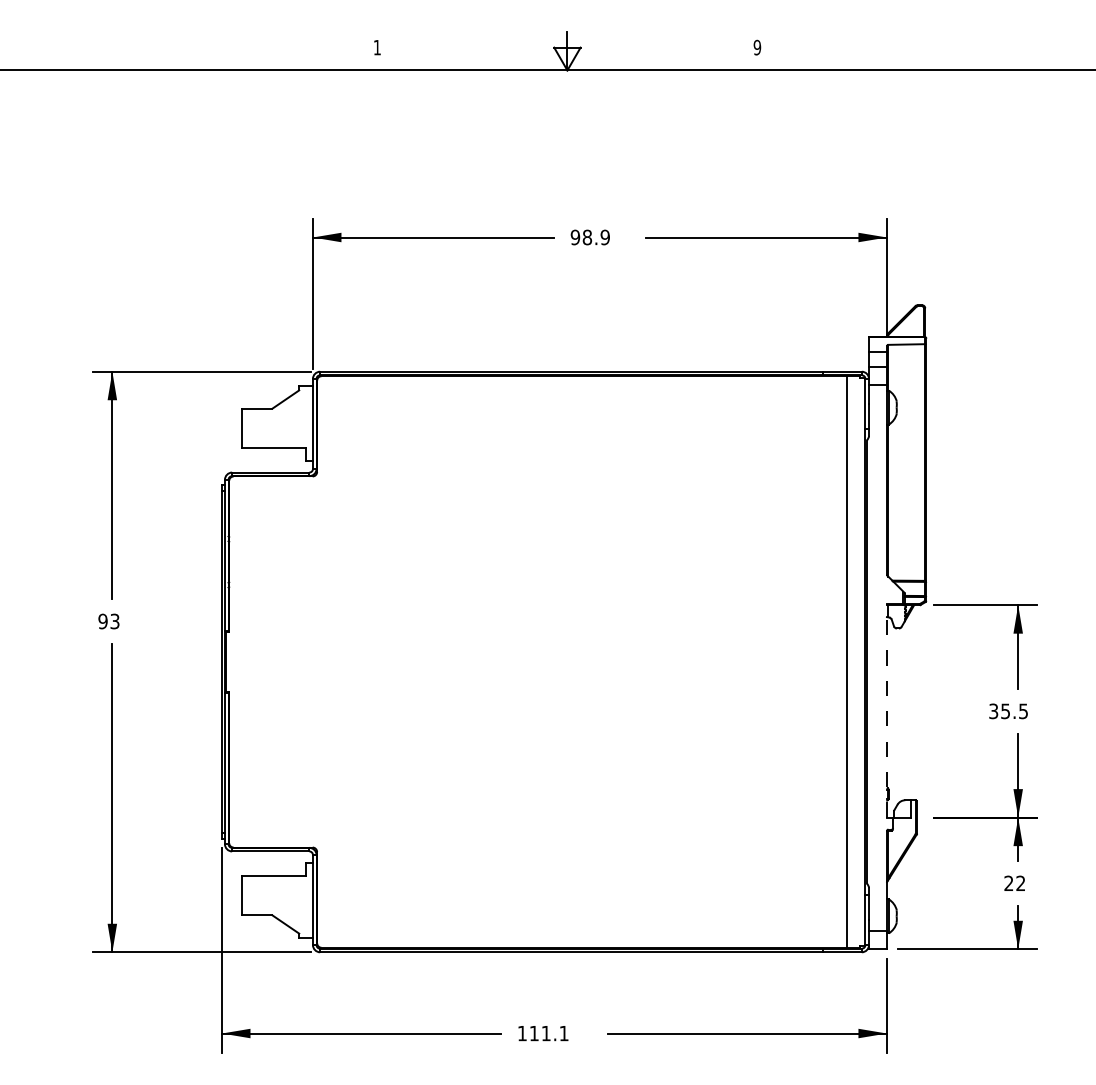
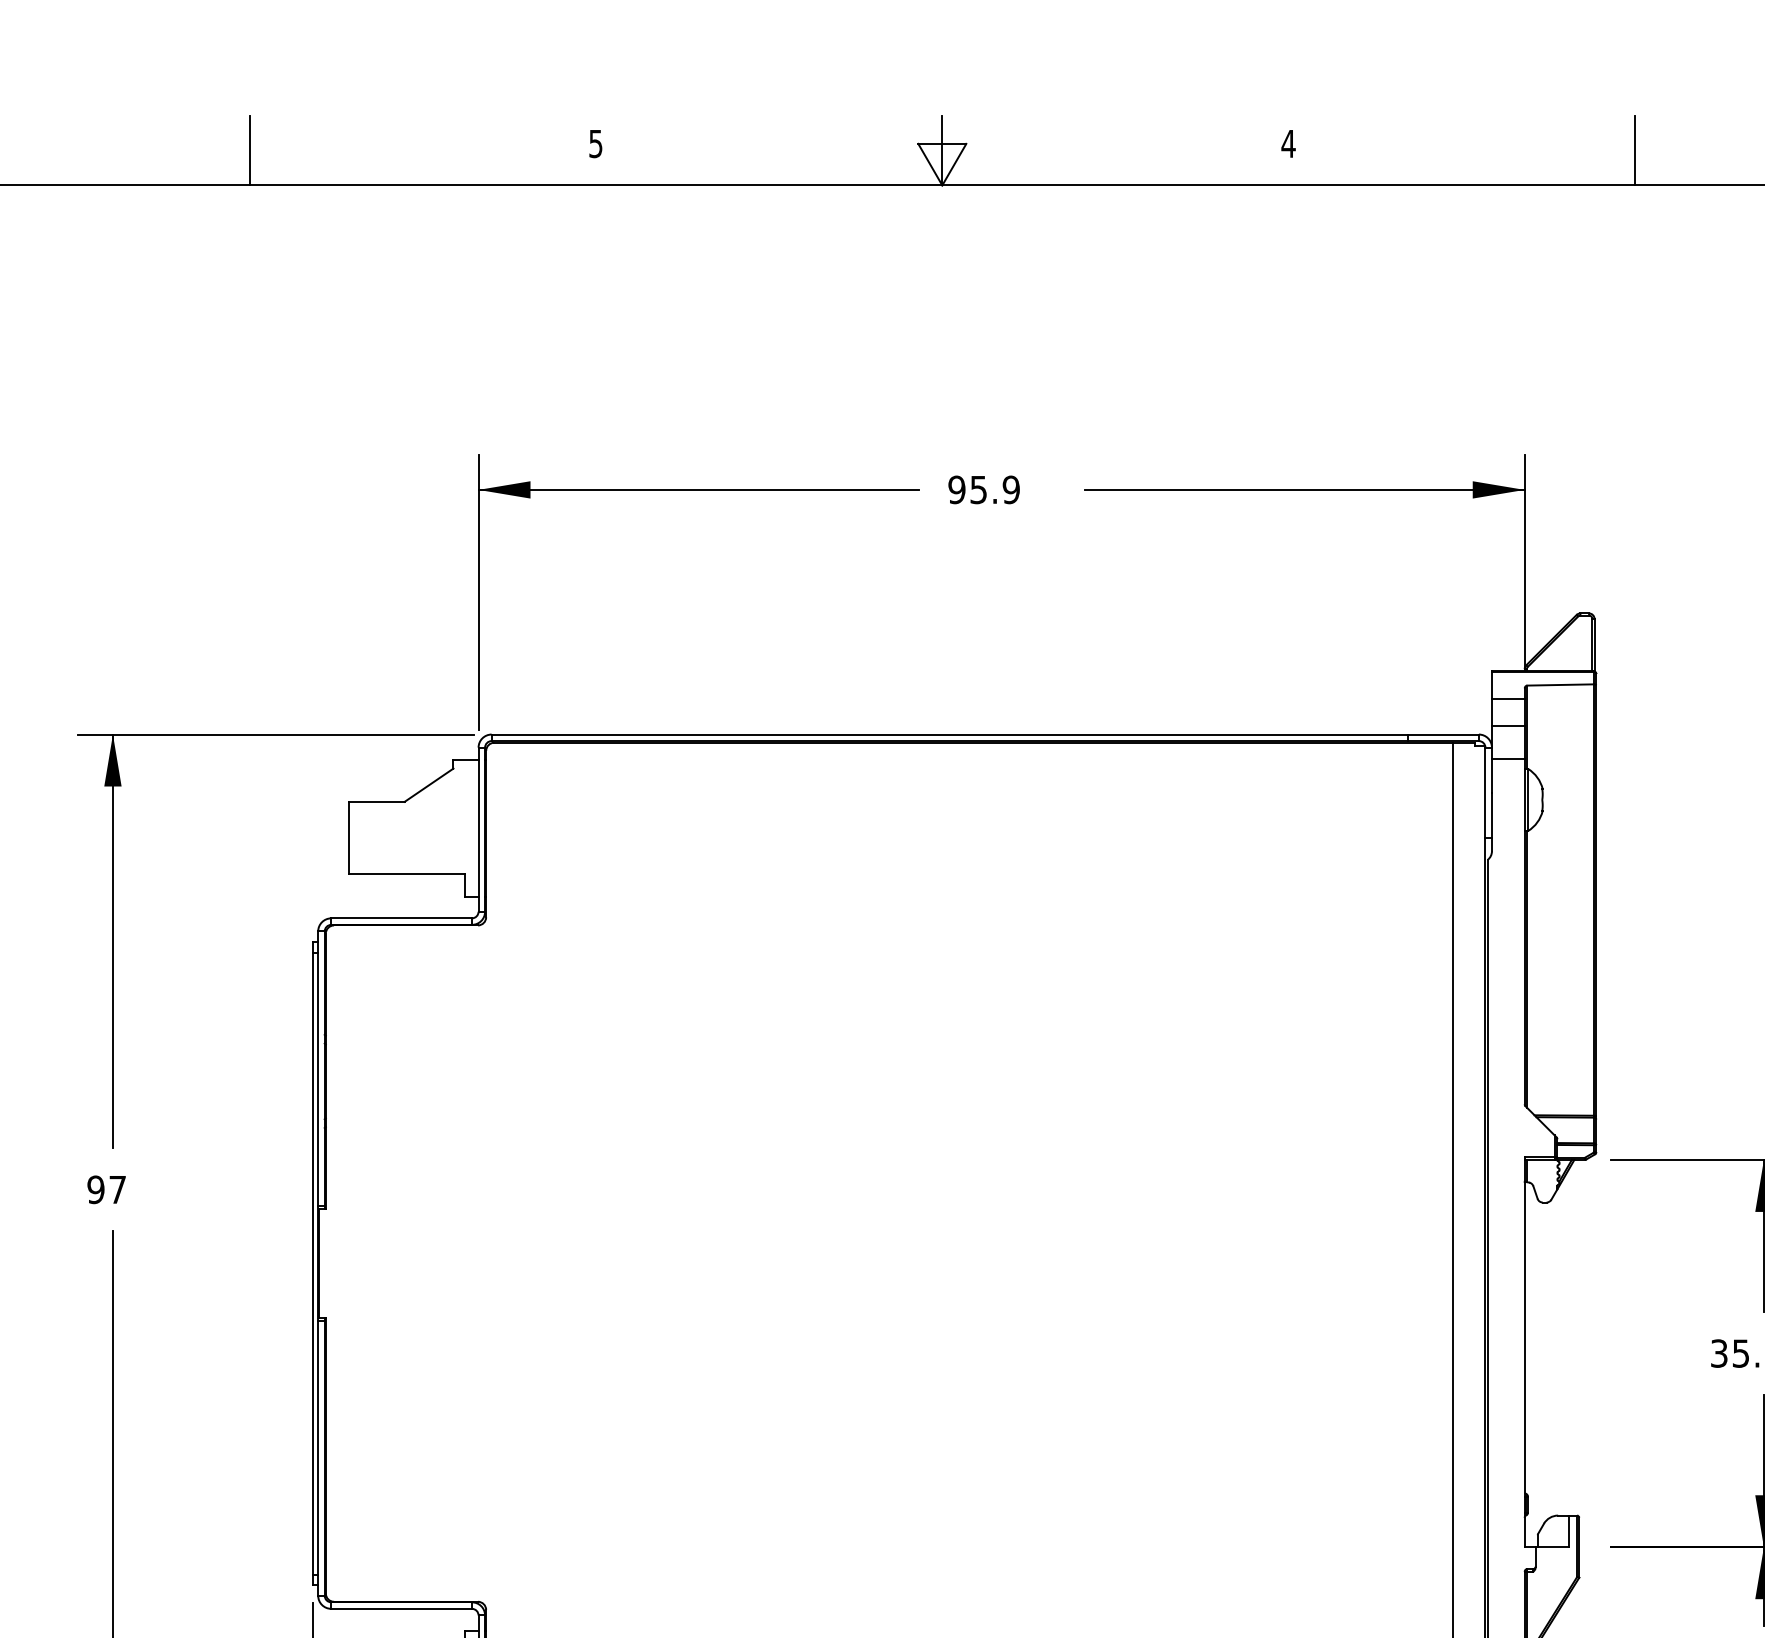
text: (376, 47) -> (594, 143), 1 -> 5
text: (757, 47) -> (1288, 143), 9 -> 4
line: (187, 51) -> (249, 150), added
line: (947, 51) -> (1635, 150), added
text: (587, 237) -> (978, 489), 98.9 -> 95.9
text: (114, 621) -> (116, 1189), 93 -> 97
line: (886, 710) -> (1523, 1351), dashed -> solid

